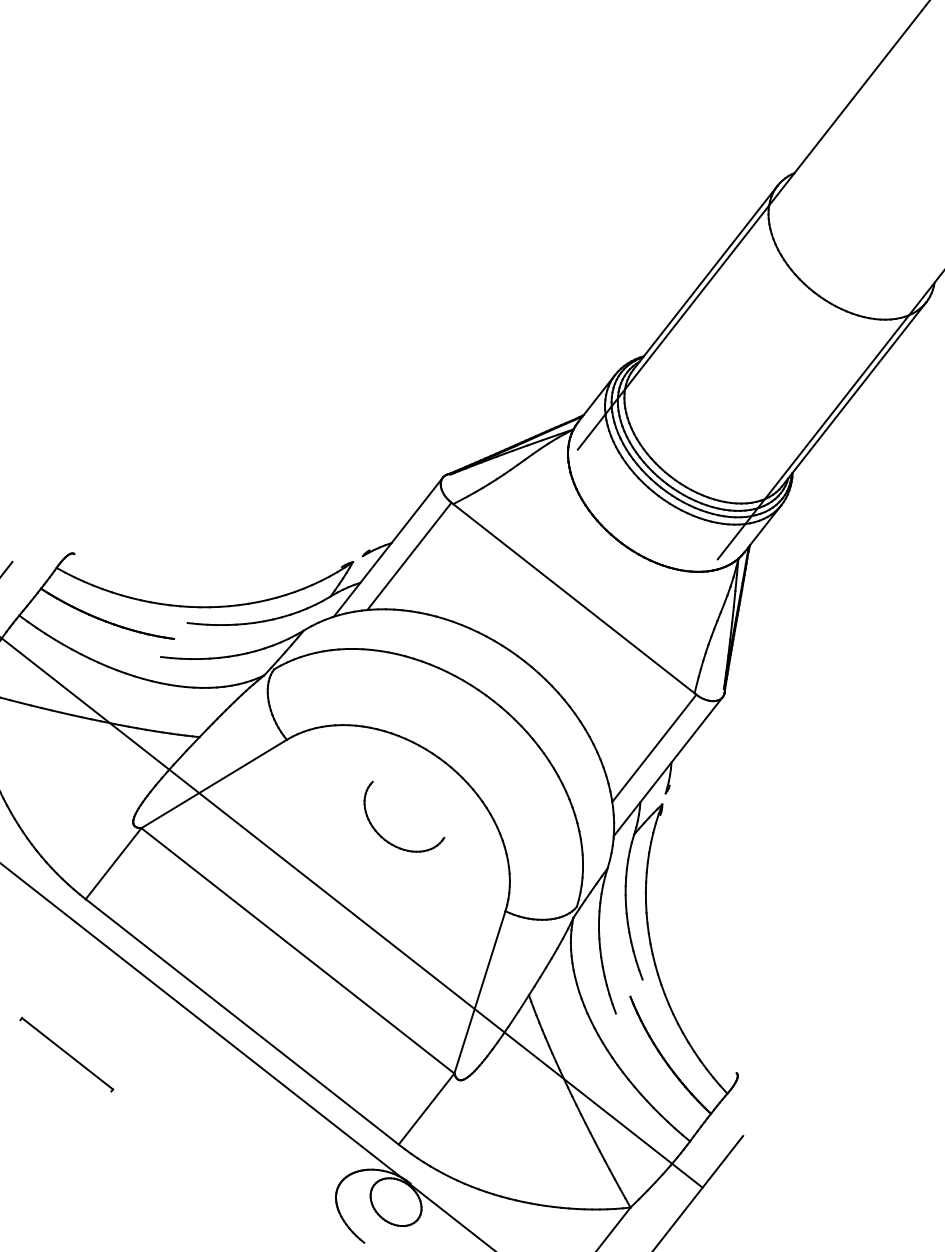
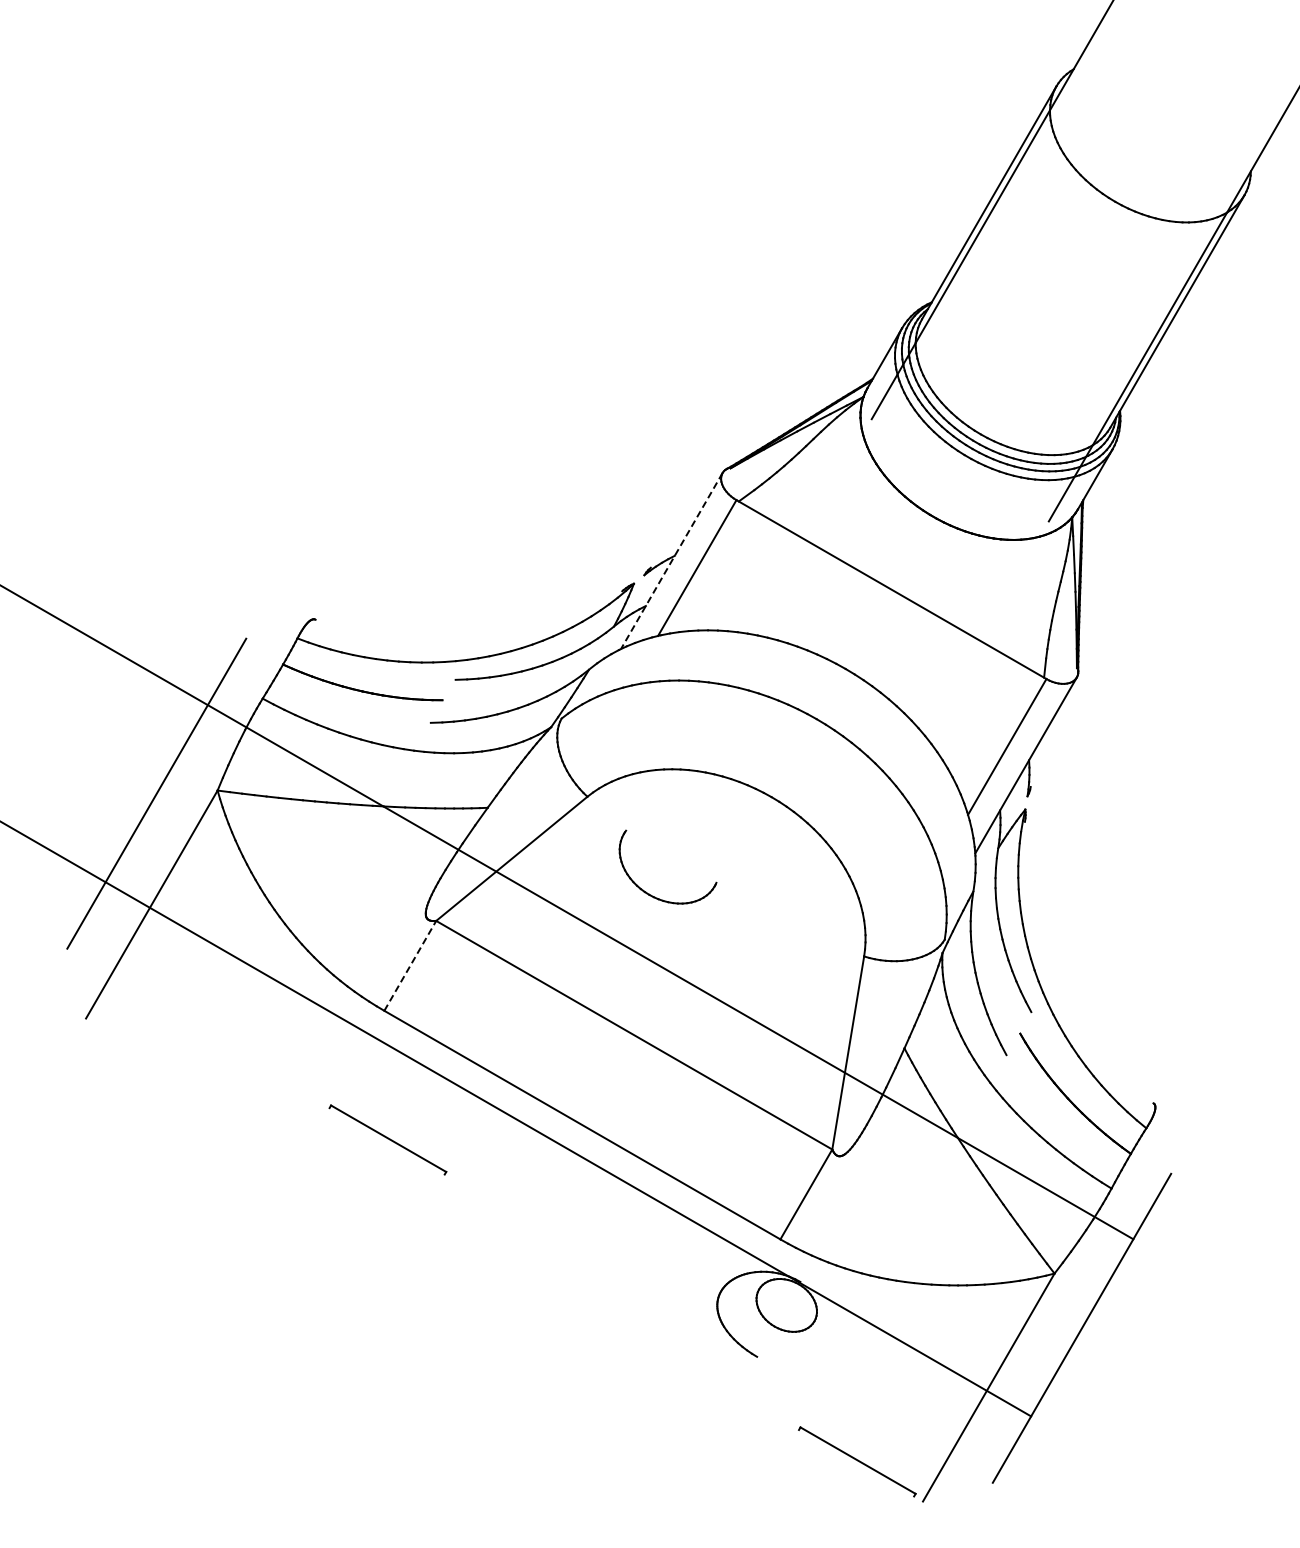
line: (388, 547) -> (671, 561), solid -> dashed
part: (386, 839) -> (651, 894), moved
line: (113, 863) -> (410, 965), solid -> dashed
part: (66, 1054) -> (387, 1139), moved

